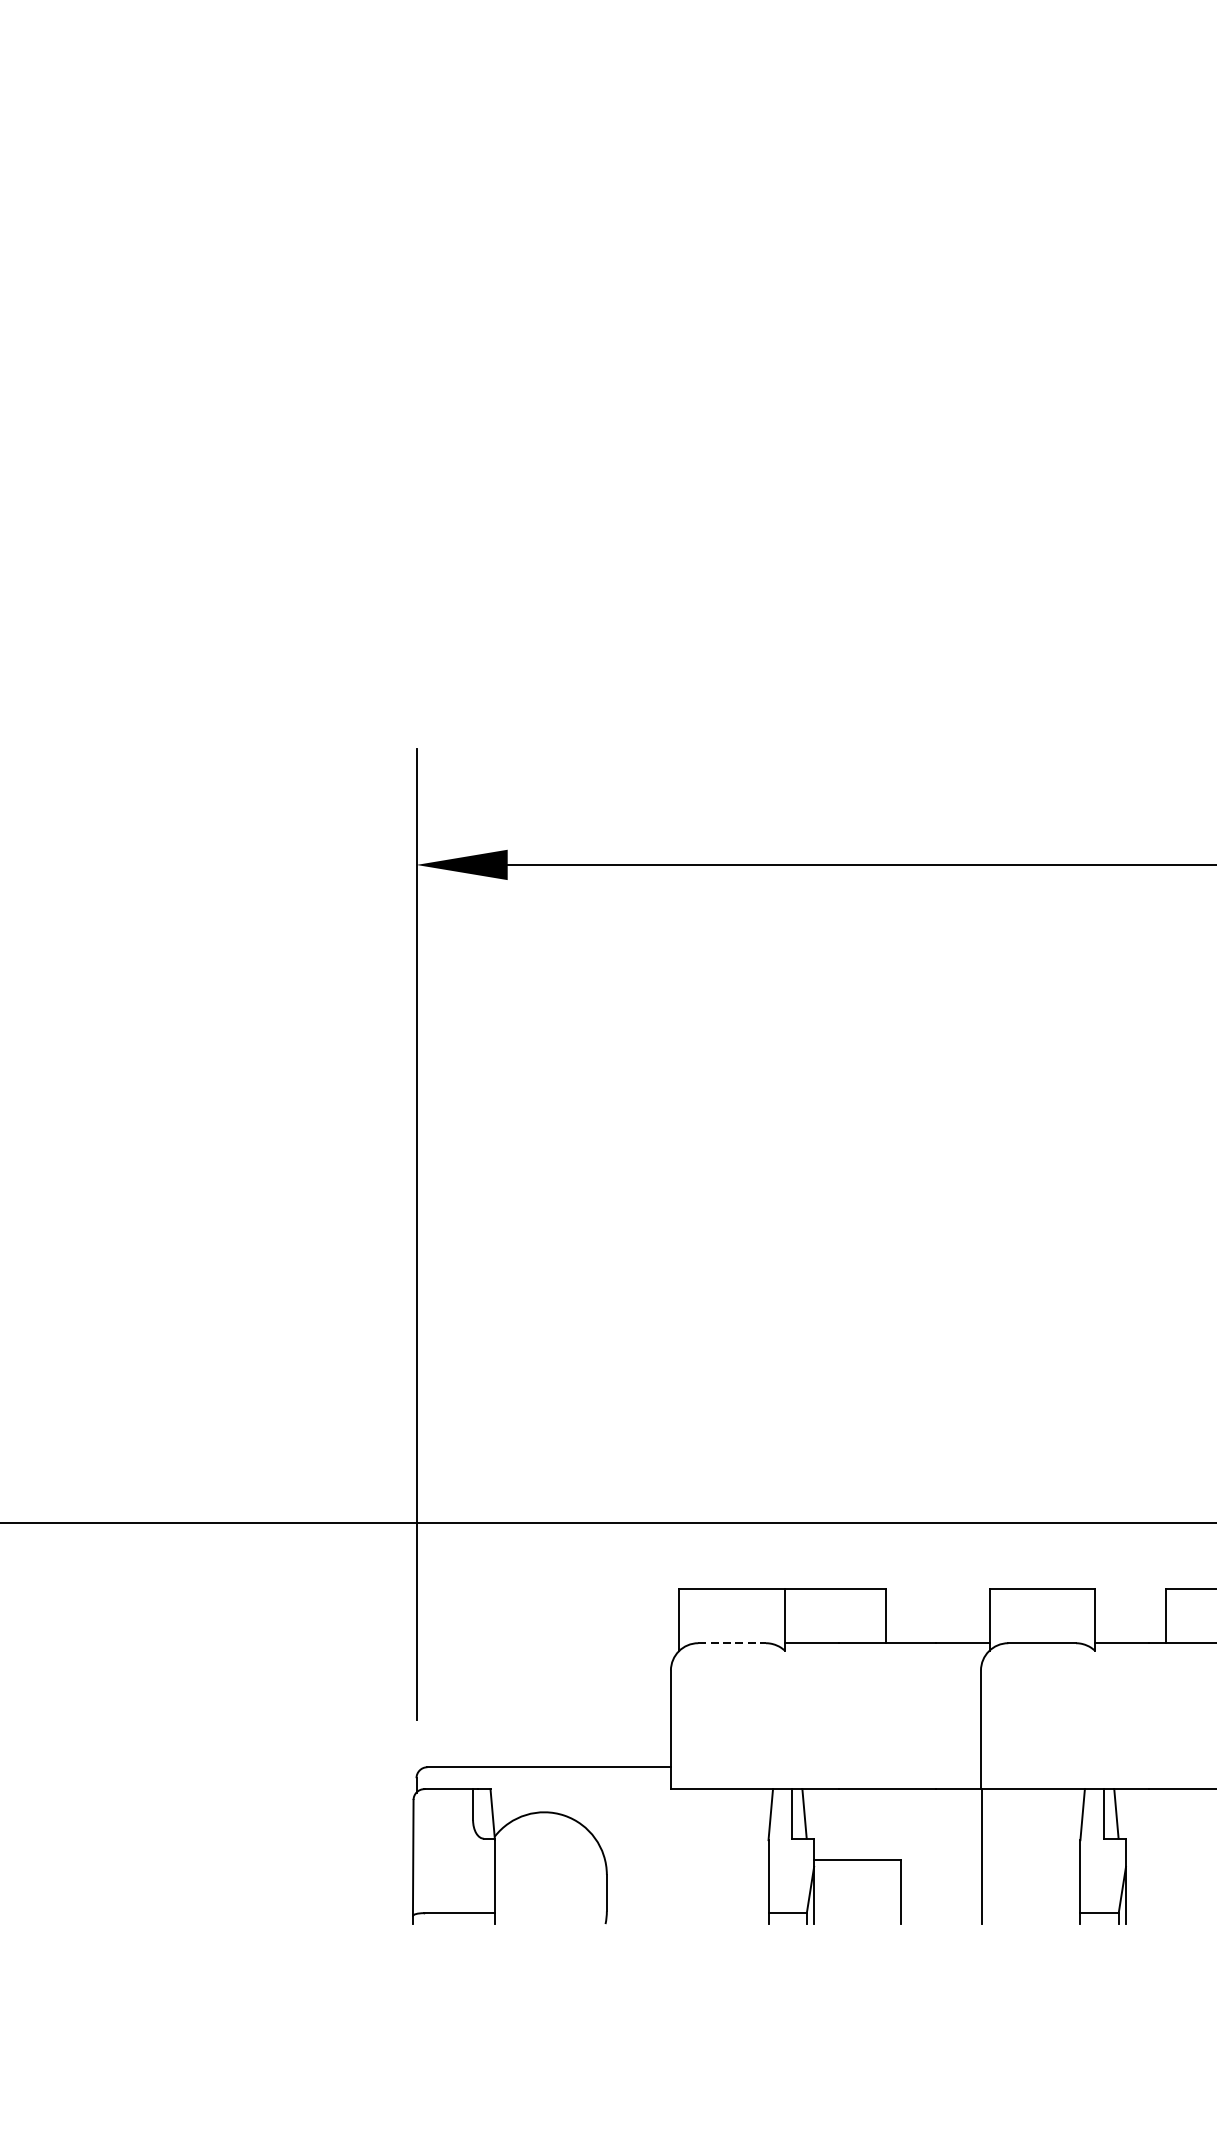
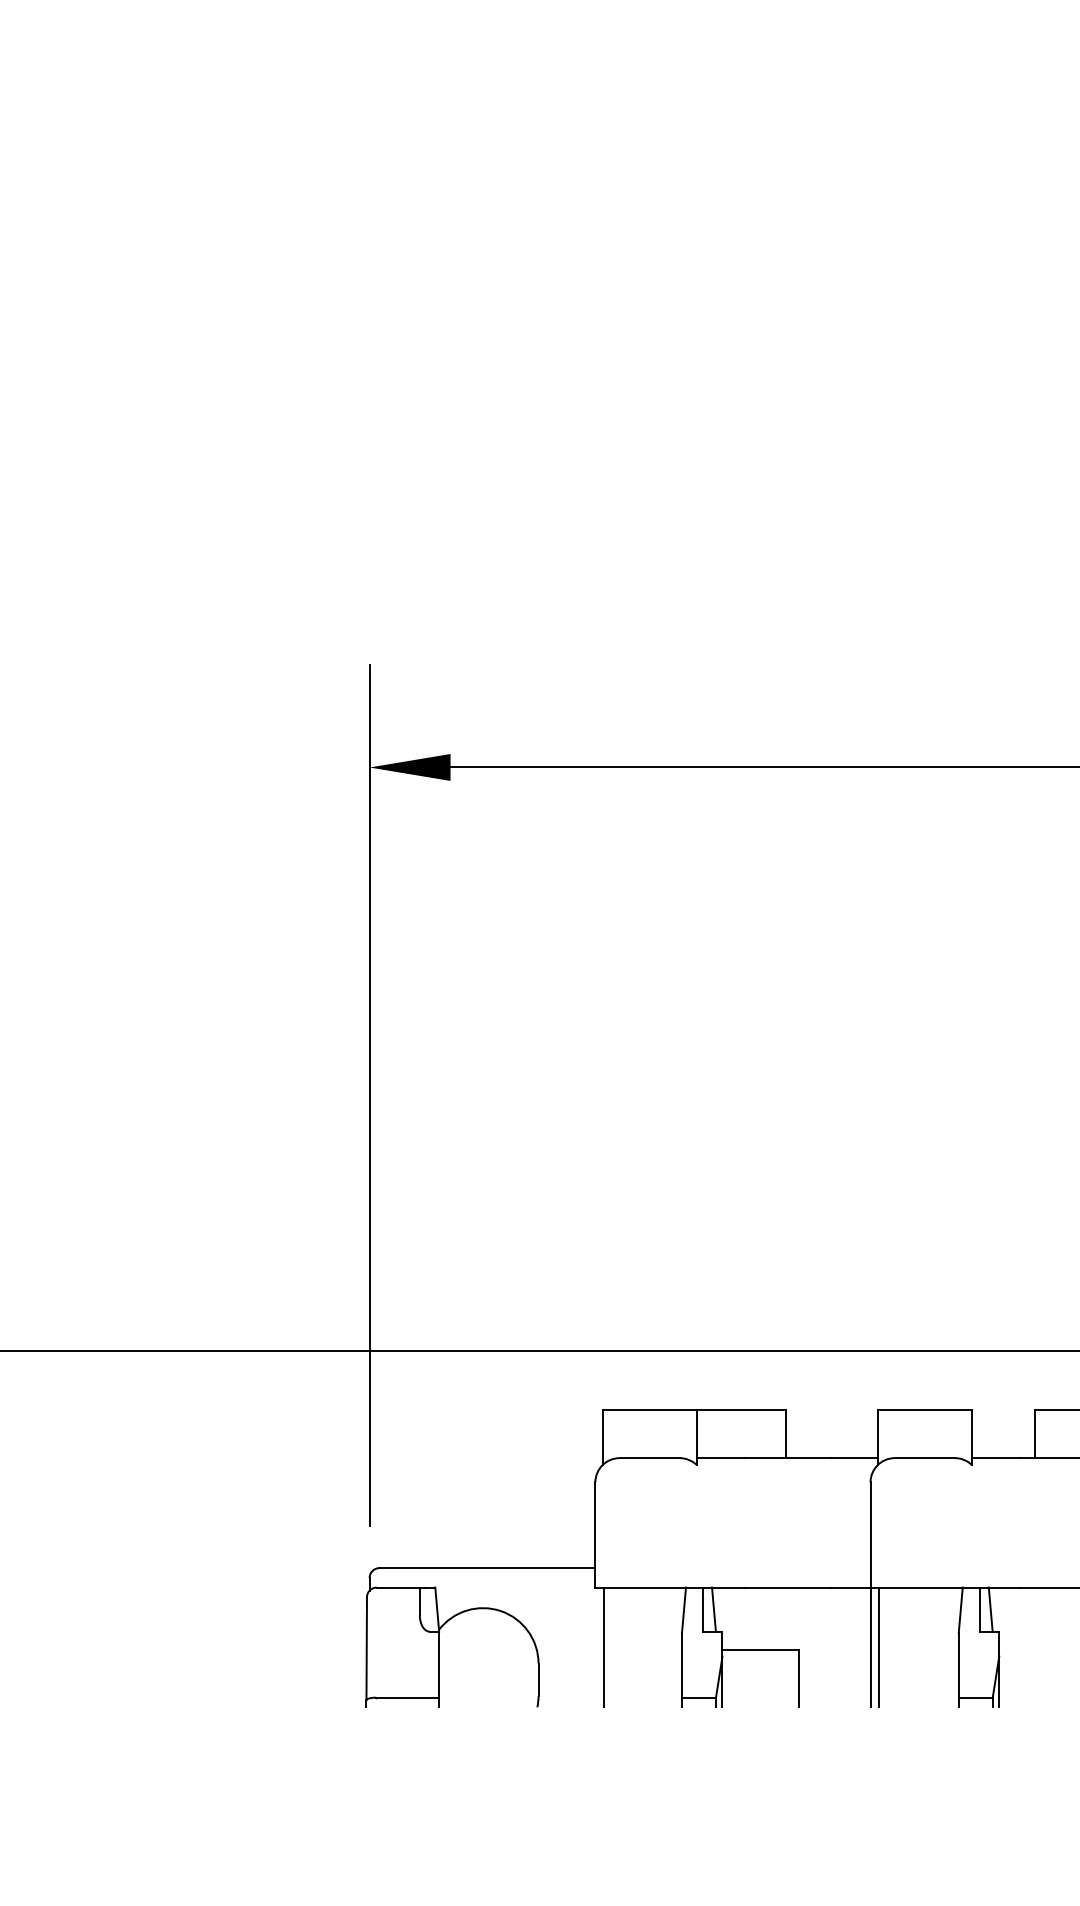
line: (731, 1643) -> (649, 1458), dashed -> solid
line: (680, 1856) -> (603, 1647), added
line: (989, 1856) -> (878, 1647), added

